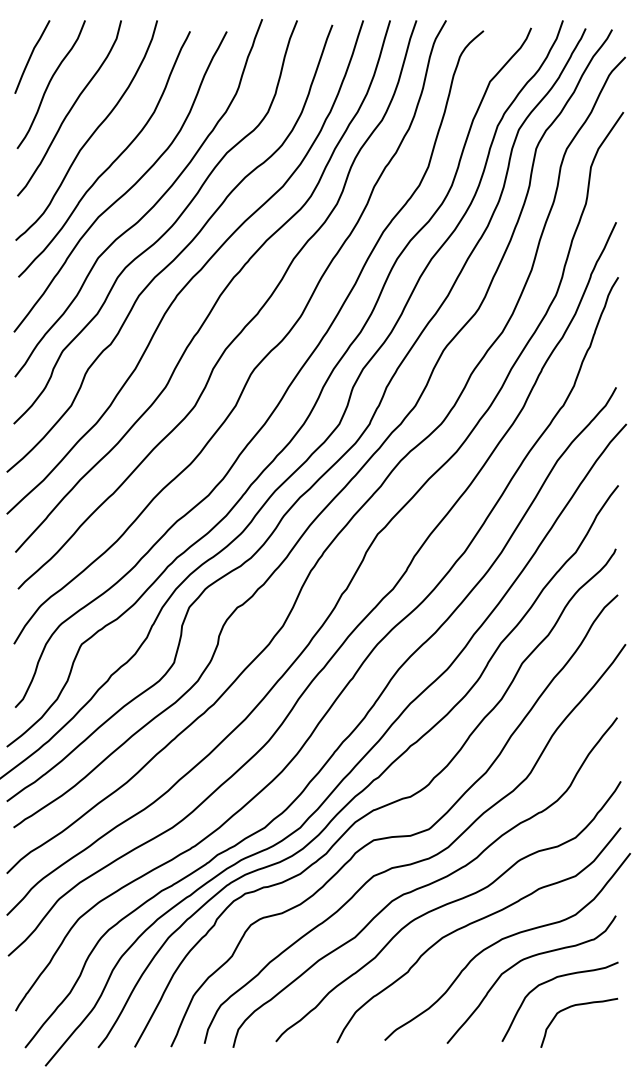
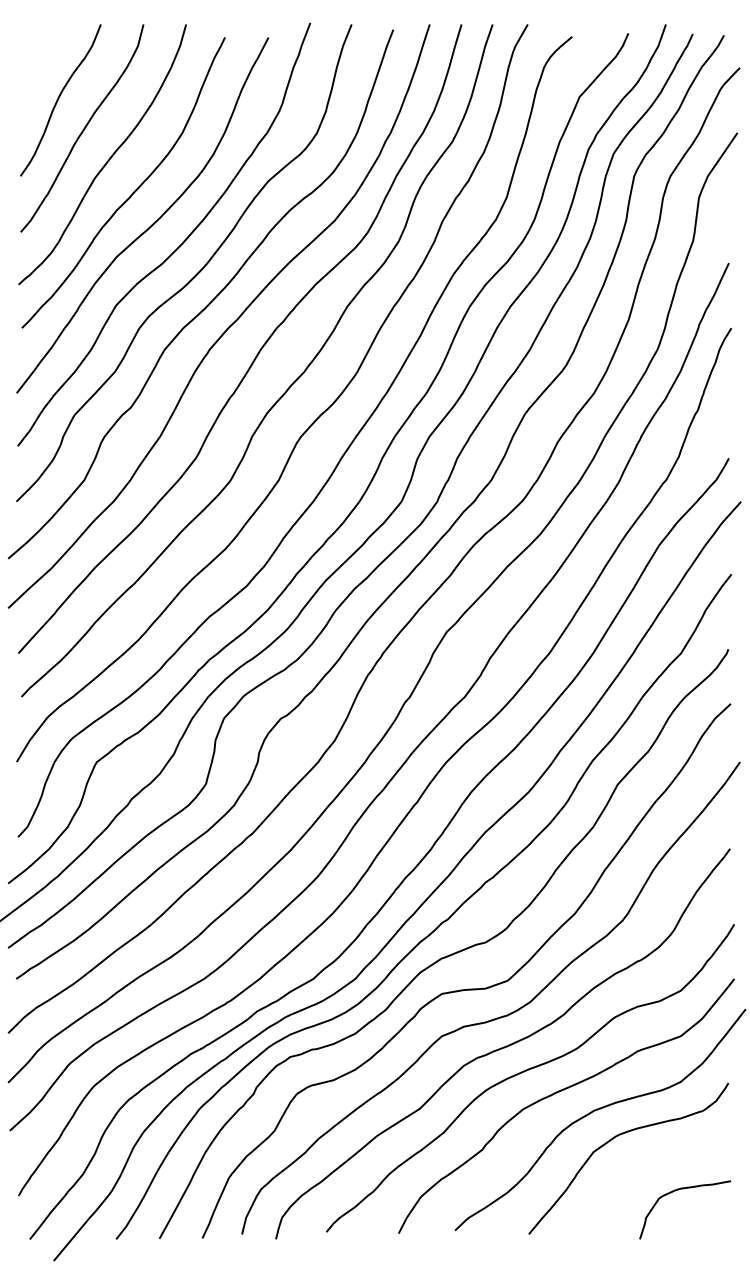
curve: (31, 56) -> (37, 67), removed
curve: (550, 981) -> (651, 1160), removed

